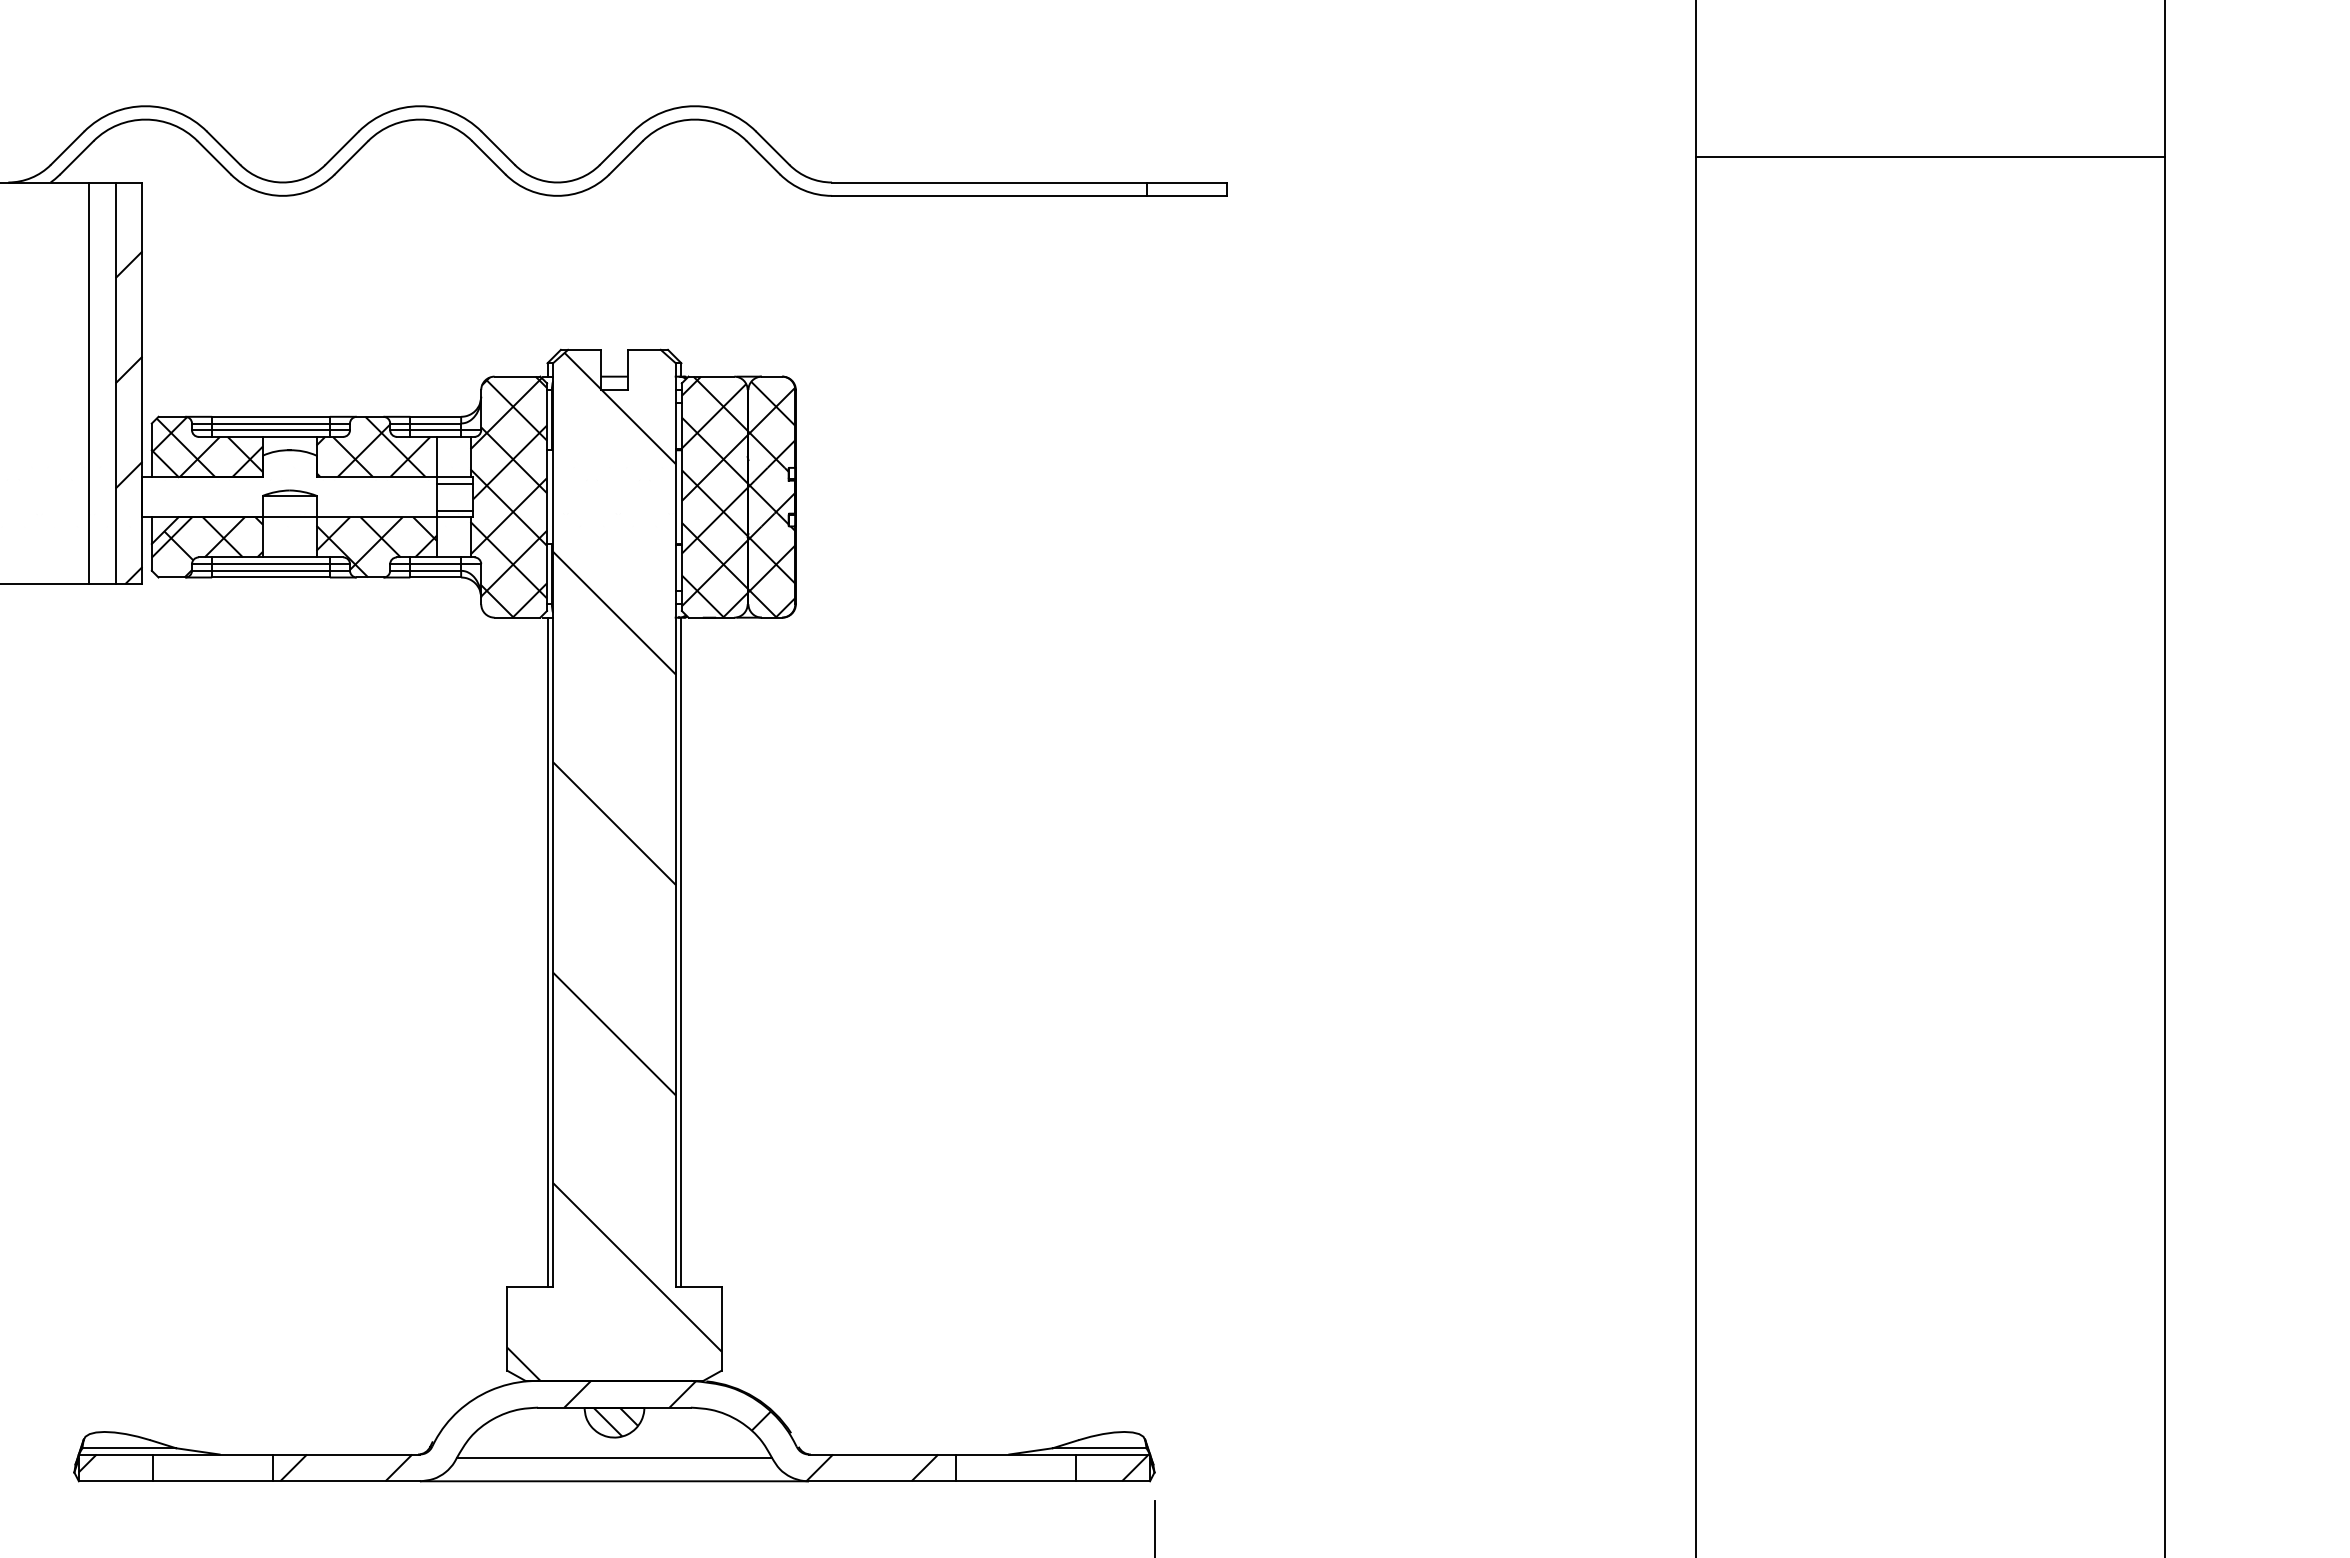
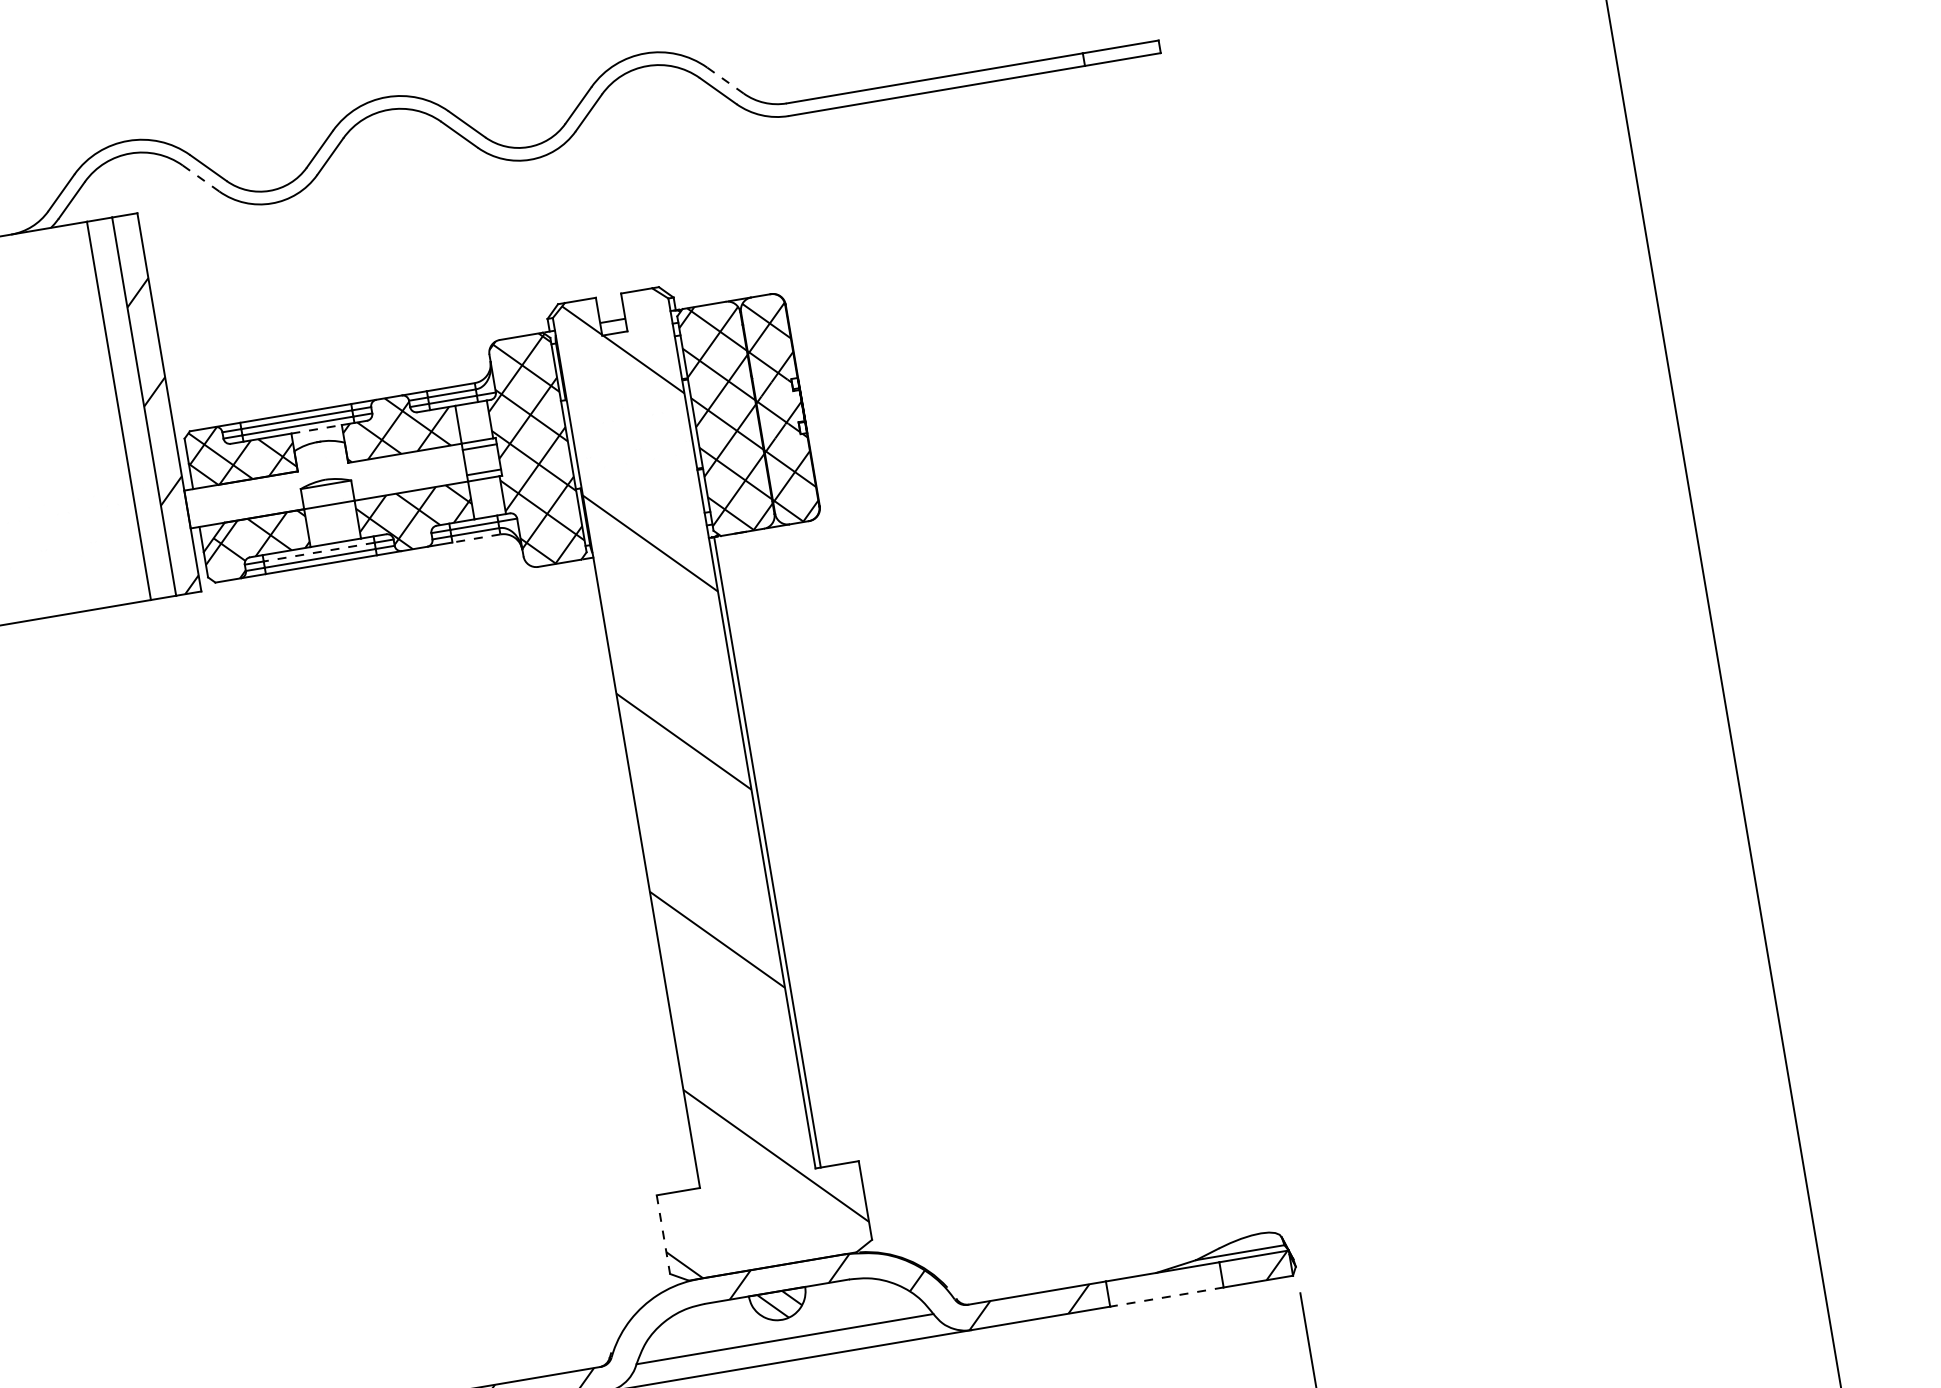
line: (773, 148) -> (726, 80), solid -> dashed
line: (213, 157) -> (200, 178), solid -> dashed
line: (289, 436) -> (316, 429), solid -> dashed
line: (271, 564) -> (319, 552), solid -> dashed
line: (435, 577) -> (476, 538), solid -> dashed
line: (547, 952) -> (641, 873), removed
line: (507, 1328) -> (663, 1234), solid -> dashed
line: (1015, 1481) -> (1166, 1297), solid -> dashed

